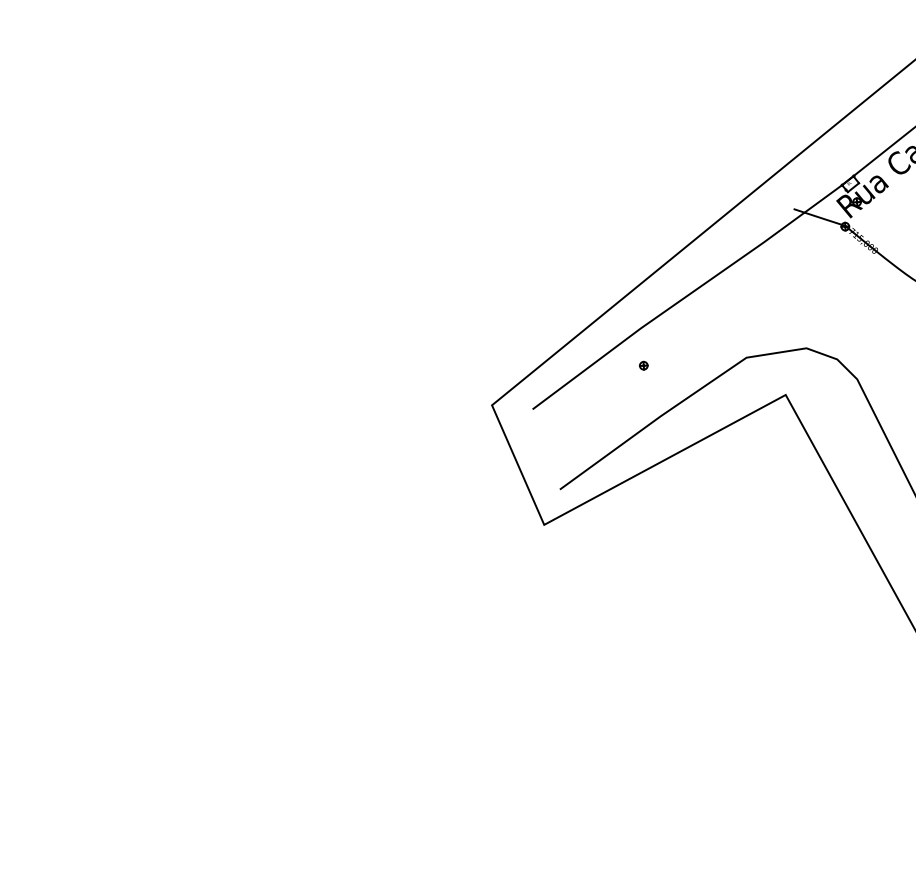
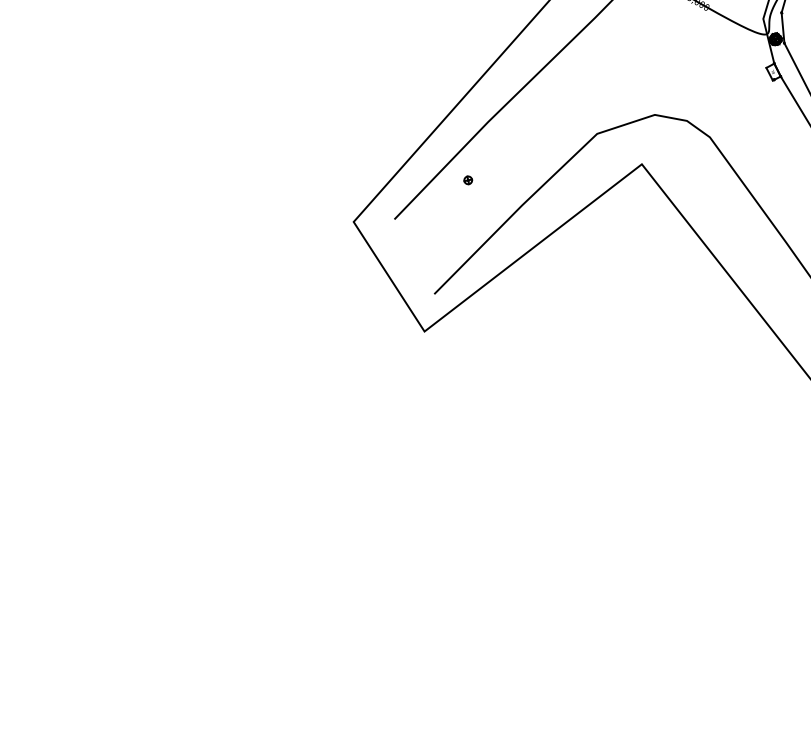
part: (643, 365) -> (467, 180), moved

